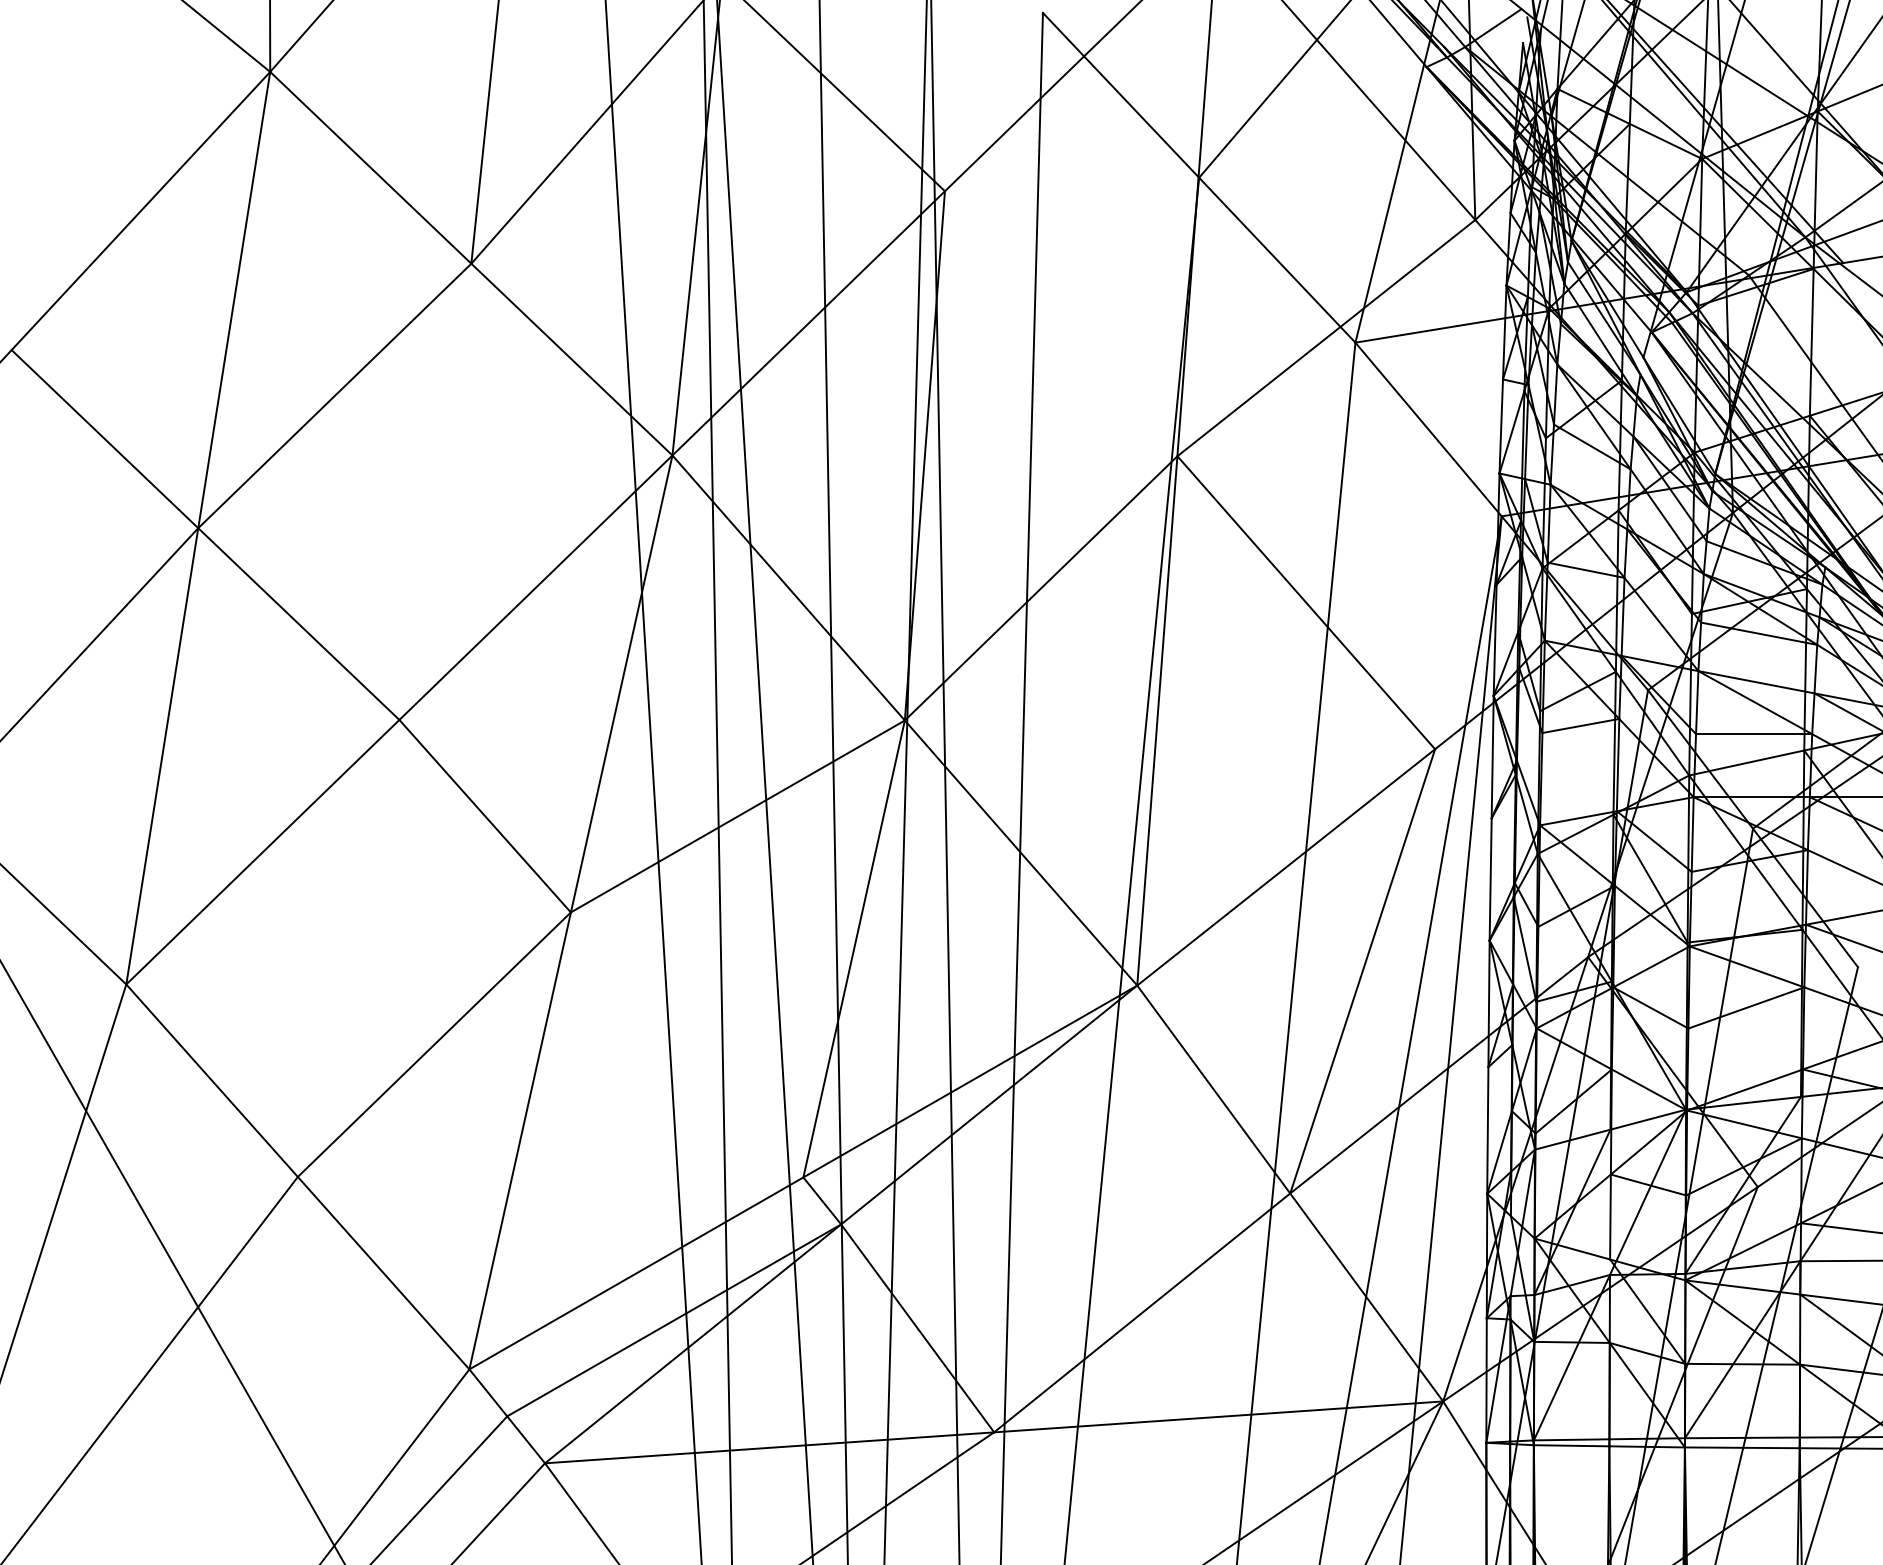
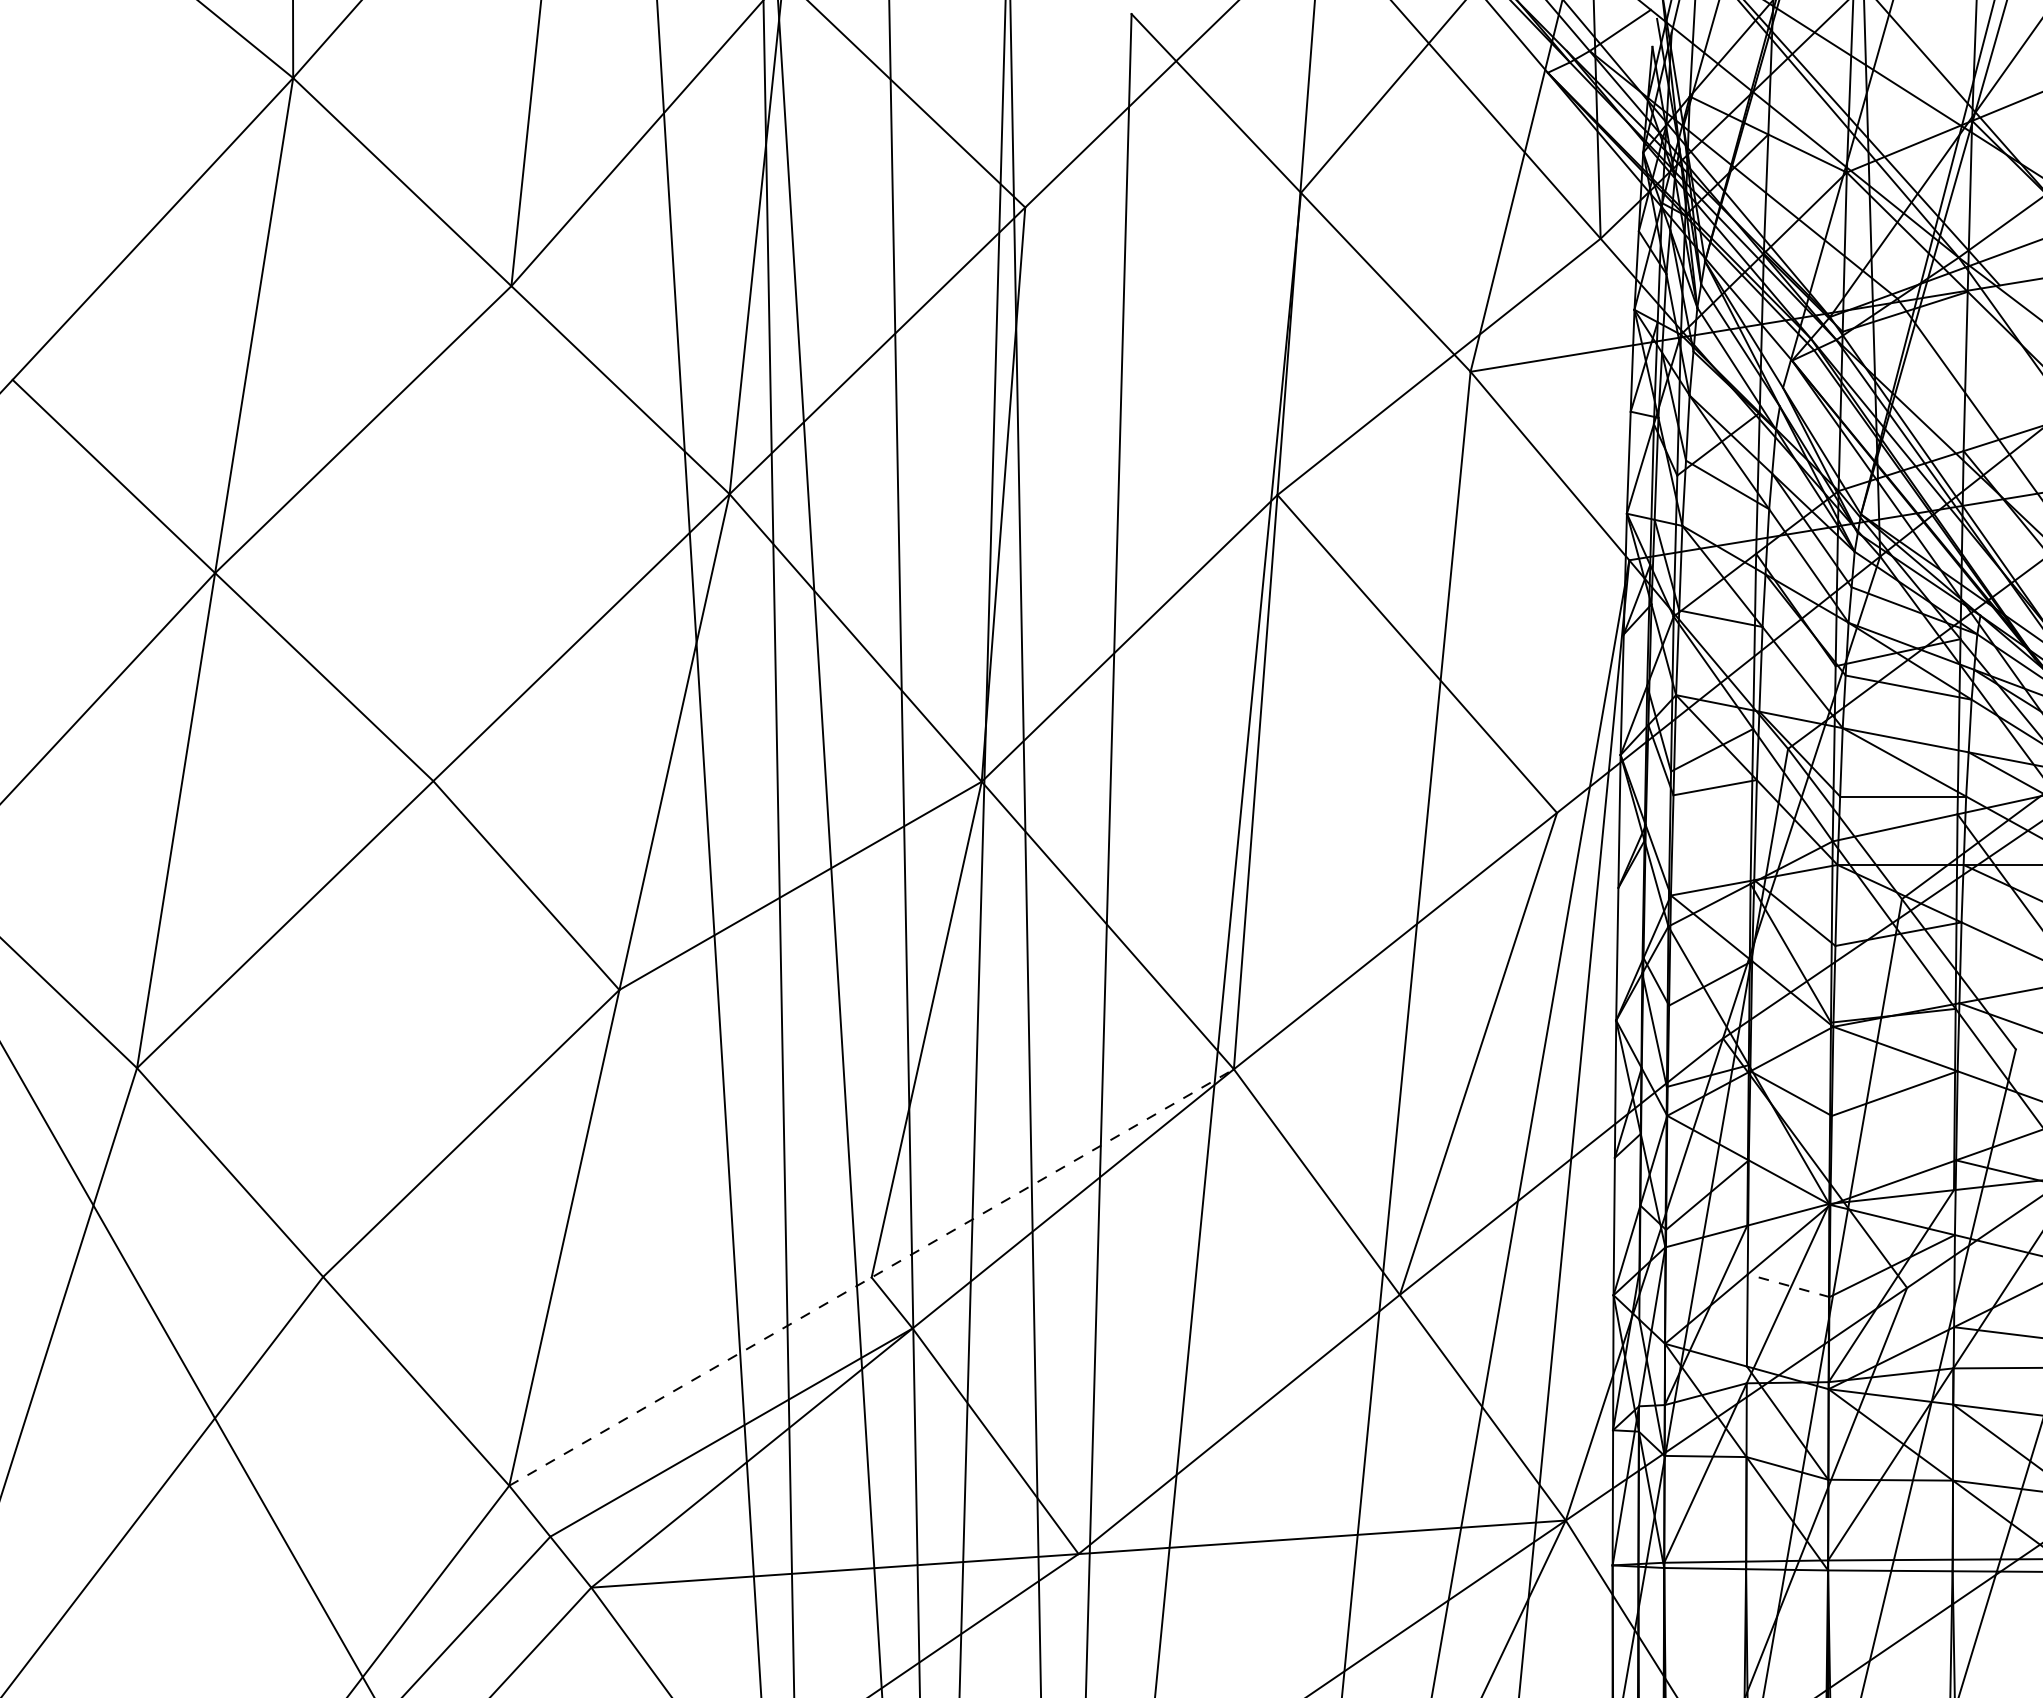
line: (803, 1177) -> (871, 1277), solid -> dashed
line: (1648, 1184) -> (1788, 1285), solid -> dashed

